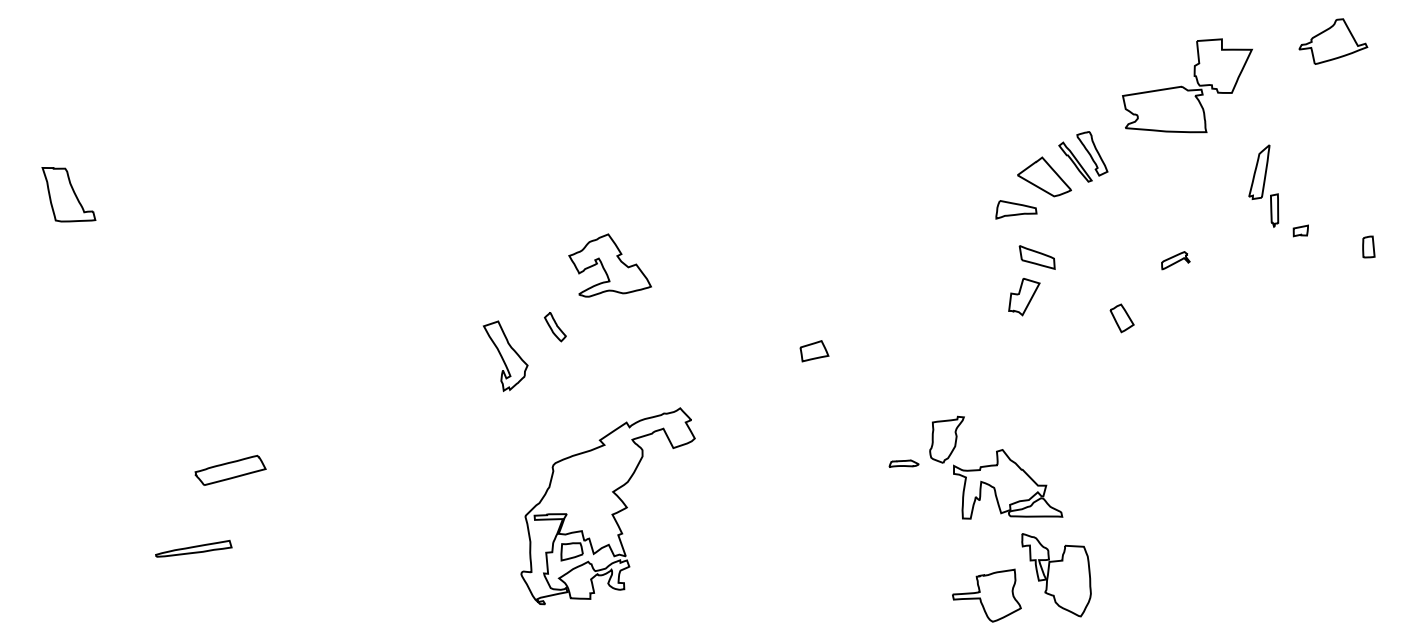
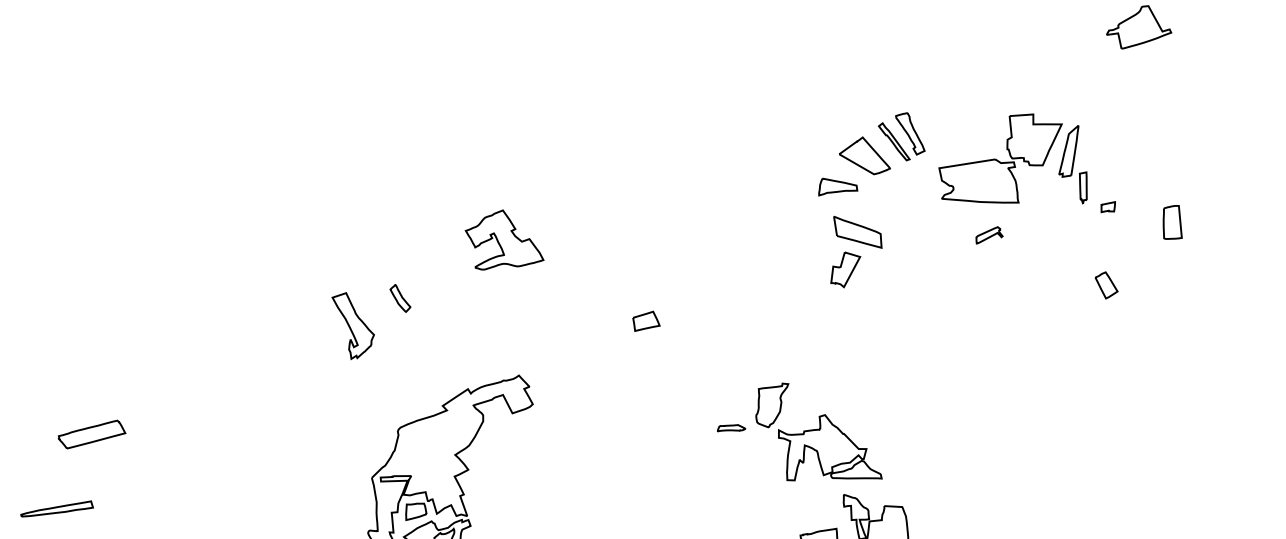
part: (1187, 85) -> (1000, 158), moved
part: (1368, 246) -> (1172, 221), size x1.67
part: (1037, 257) -> (858, 232), size x1.43
part: (609, 265) -> (504, 239), moved
part: (1121, 318) -> (1106, 285), moved

